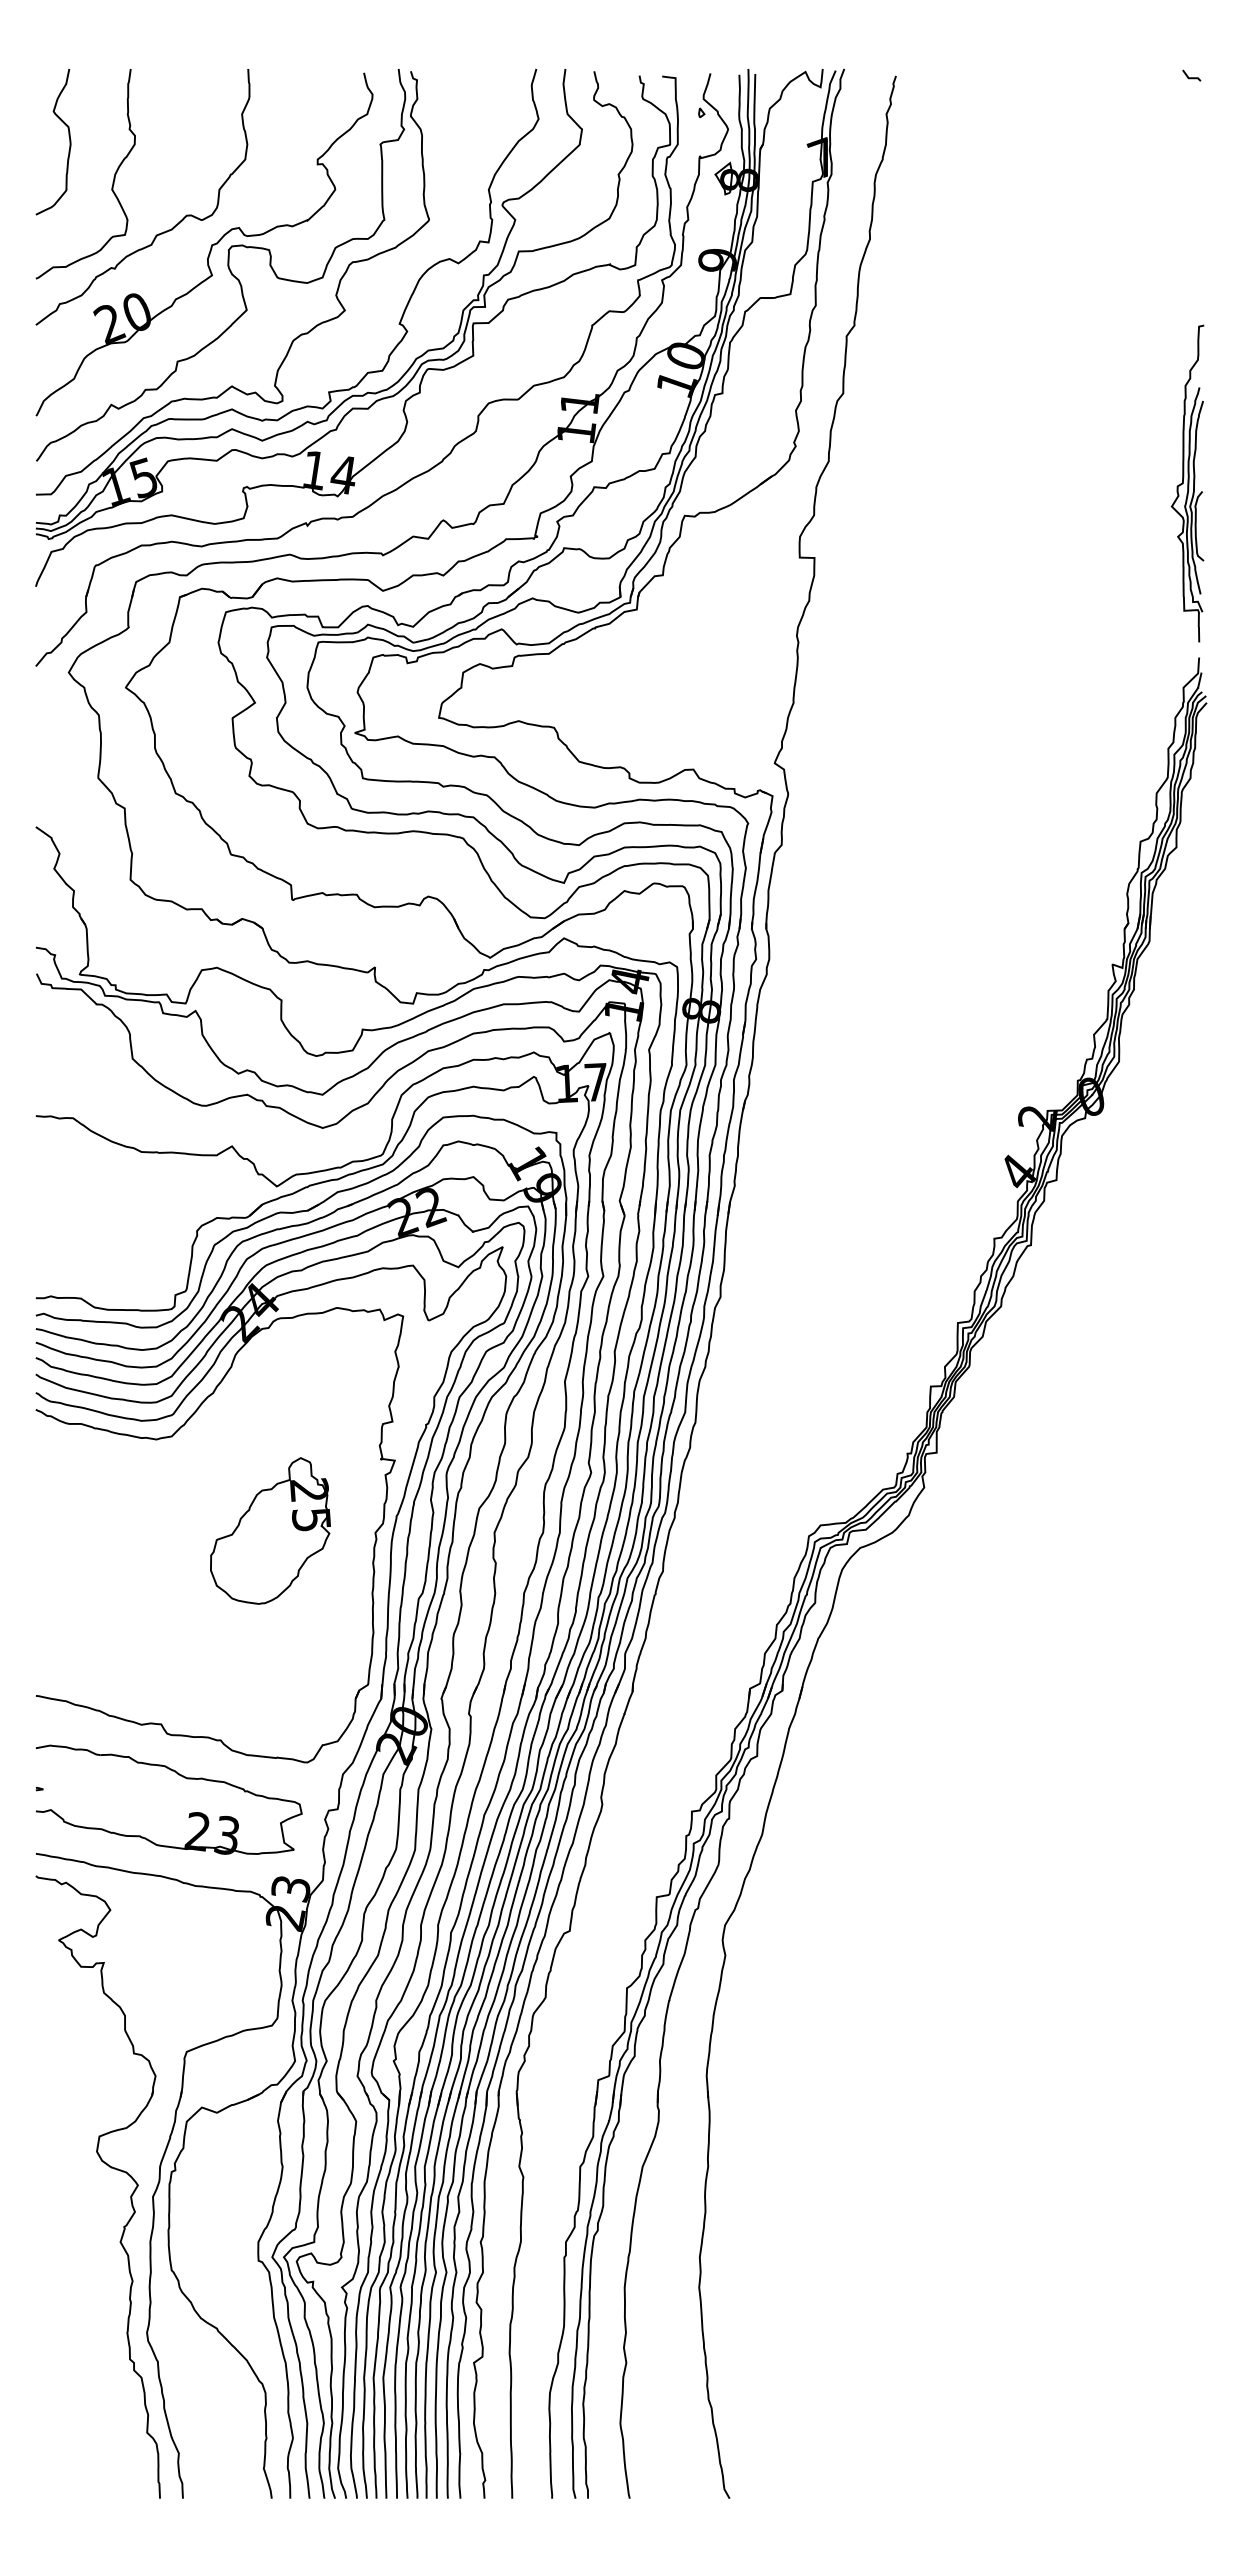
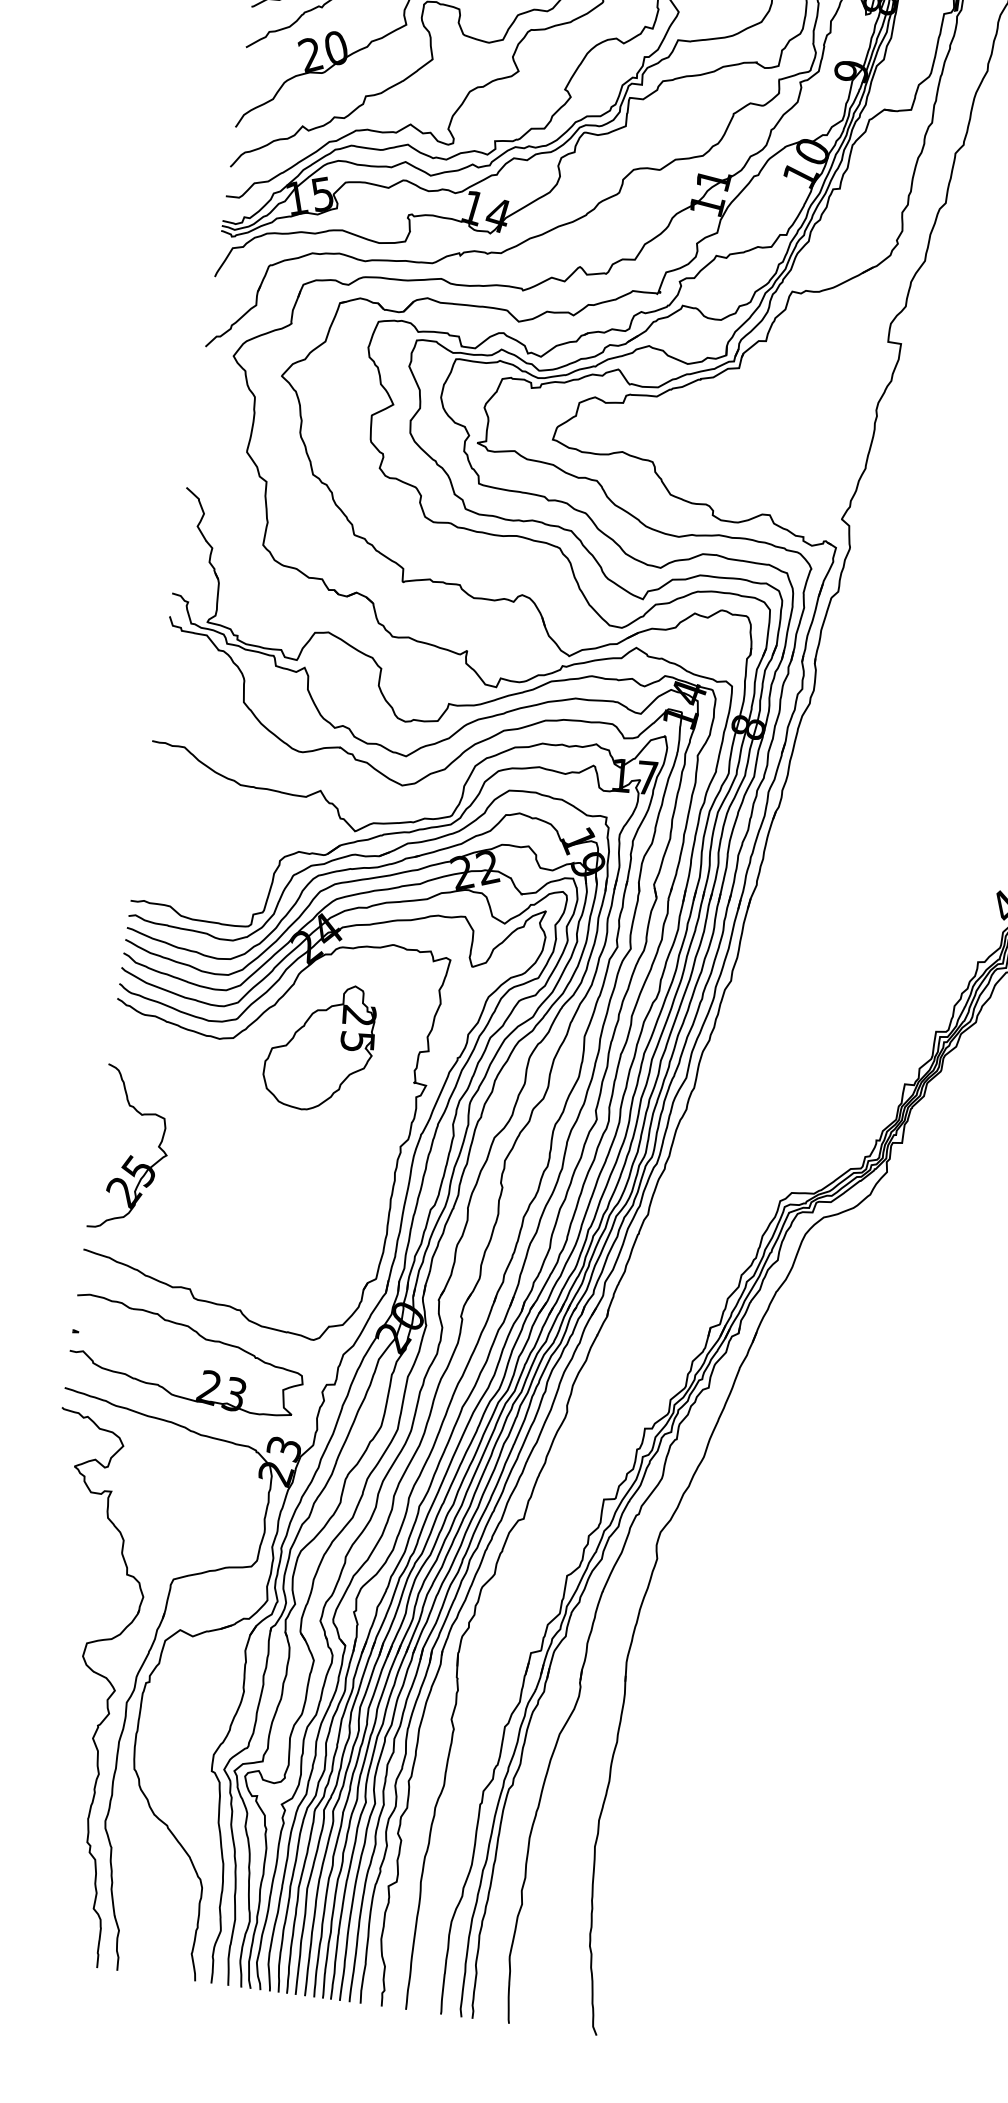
part: (270, 1530) -> (320, 1046), moved
part: (75, 1583) -> (131, 1155), added

